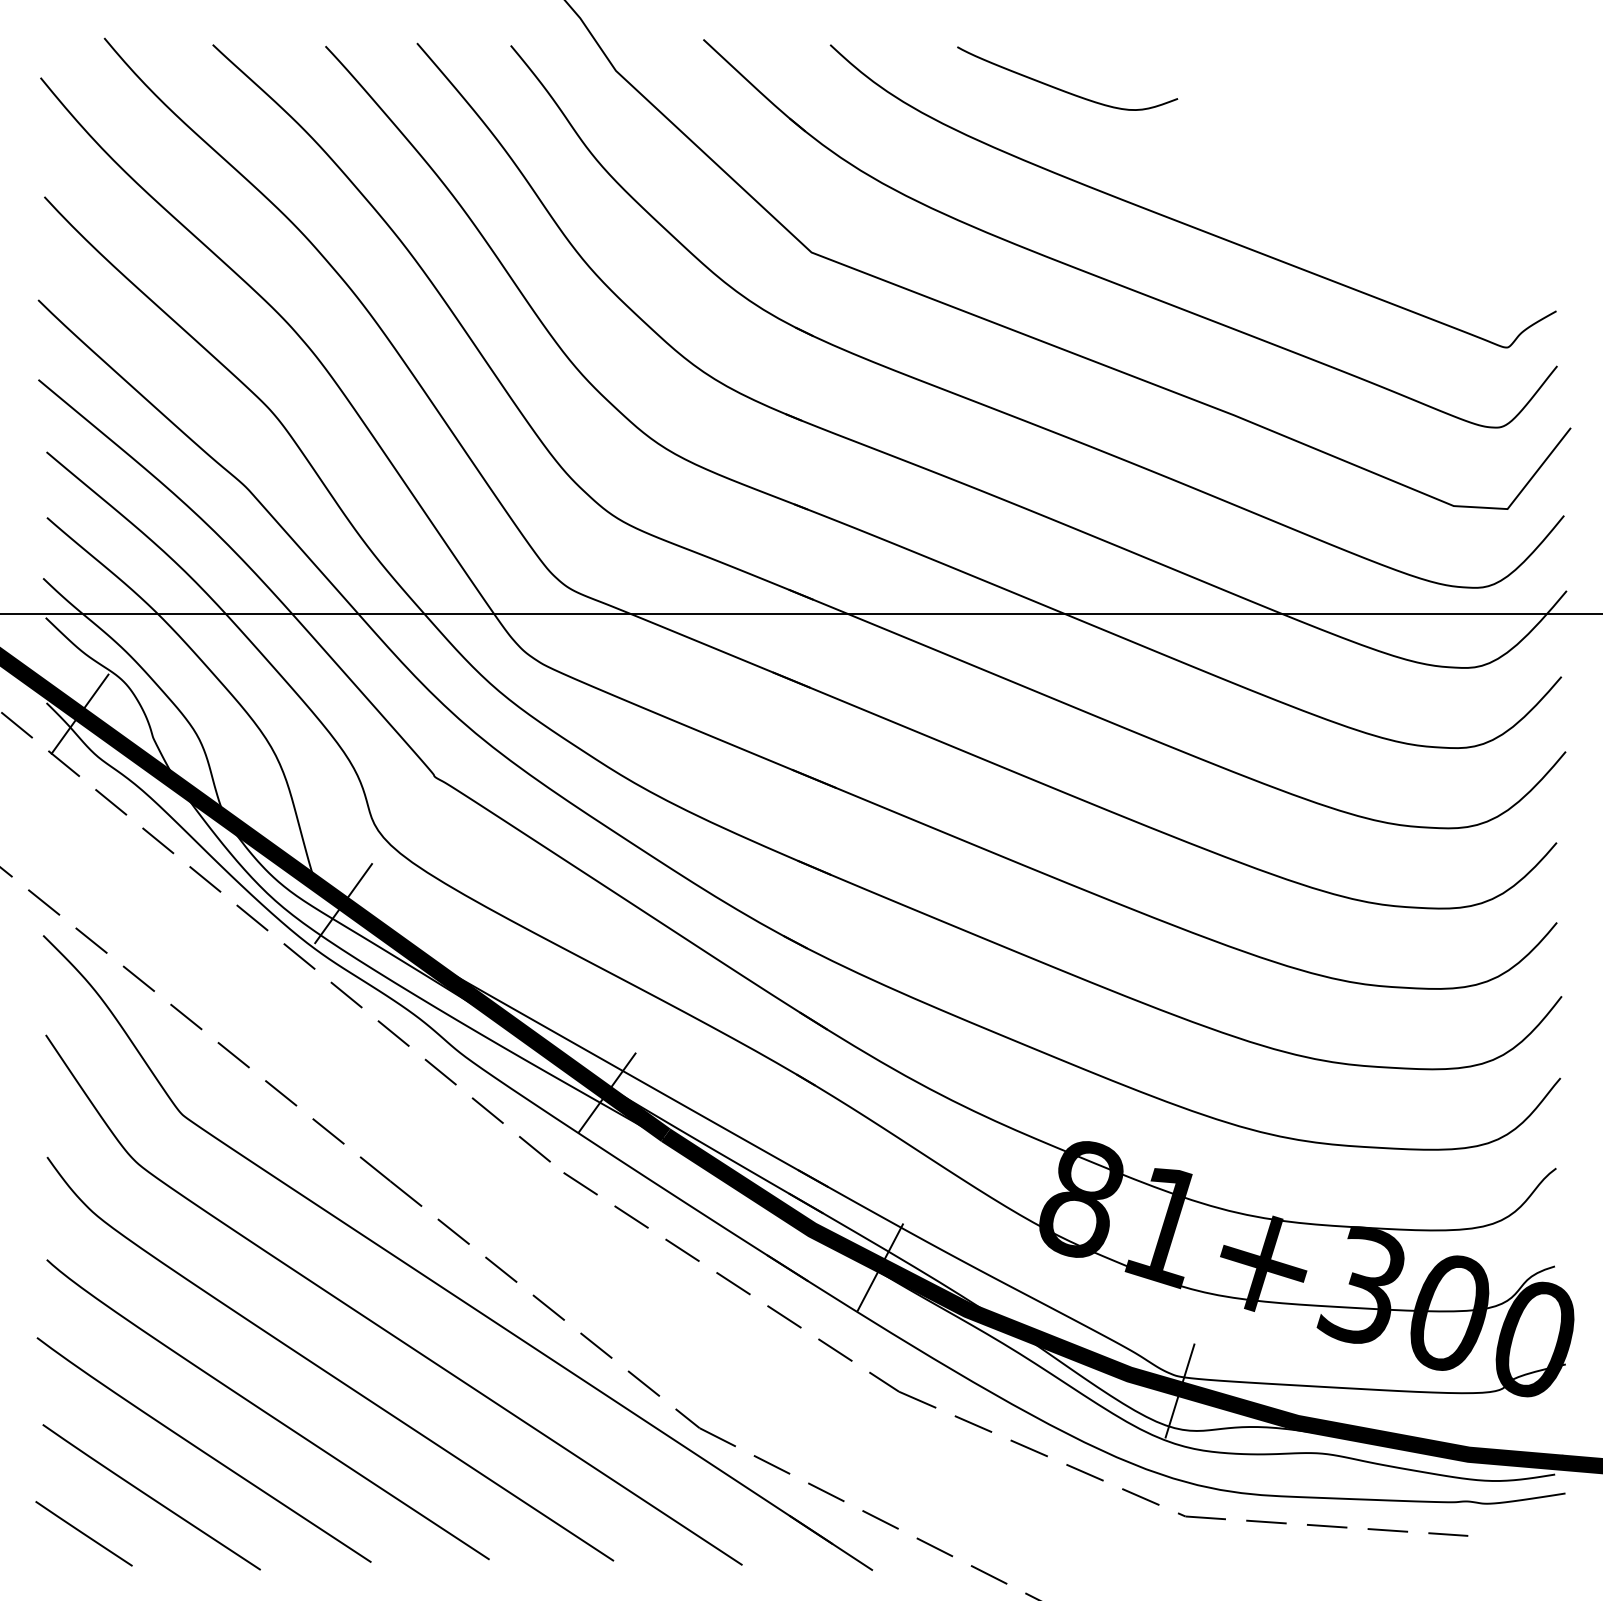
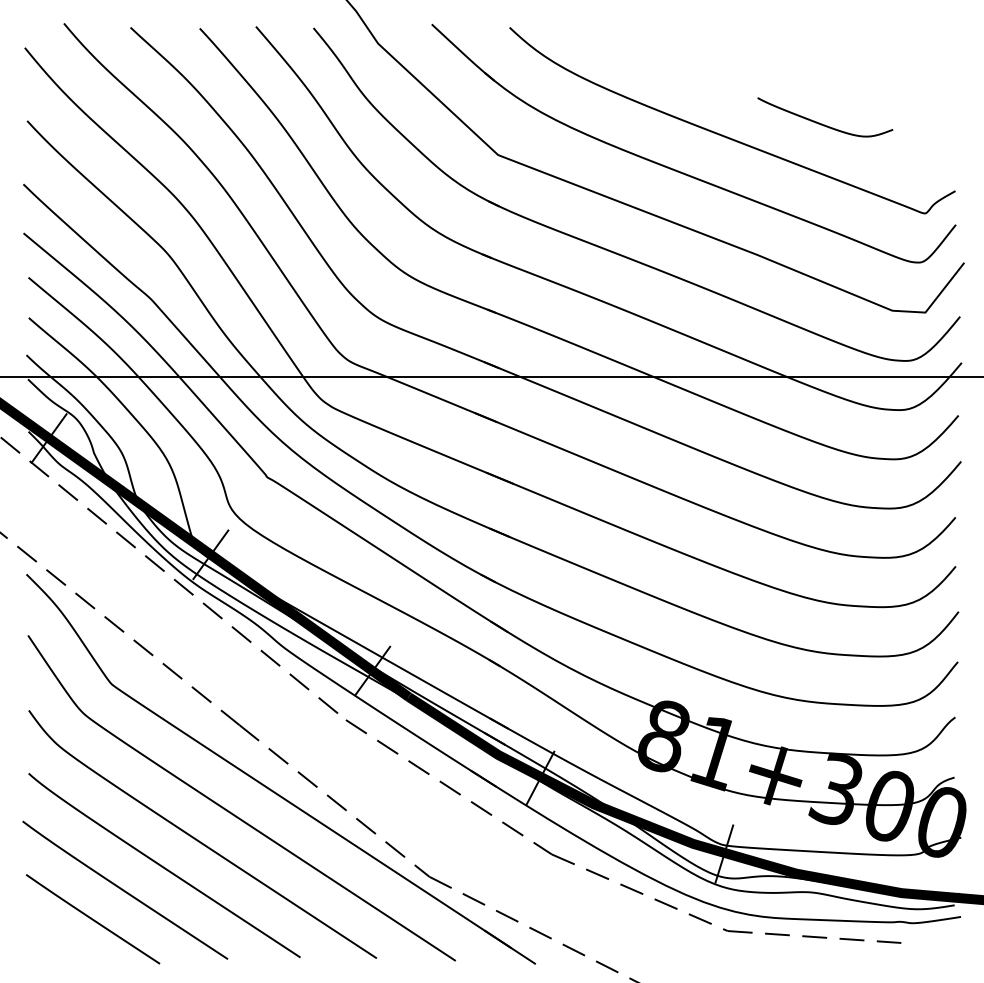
curve: (1062, 88) -> (822, 123), moved
line: (83, 1533) -> (51, 941), removed

